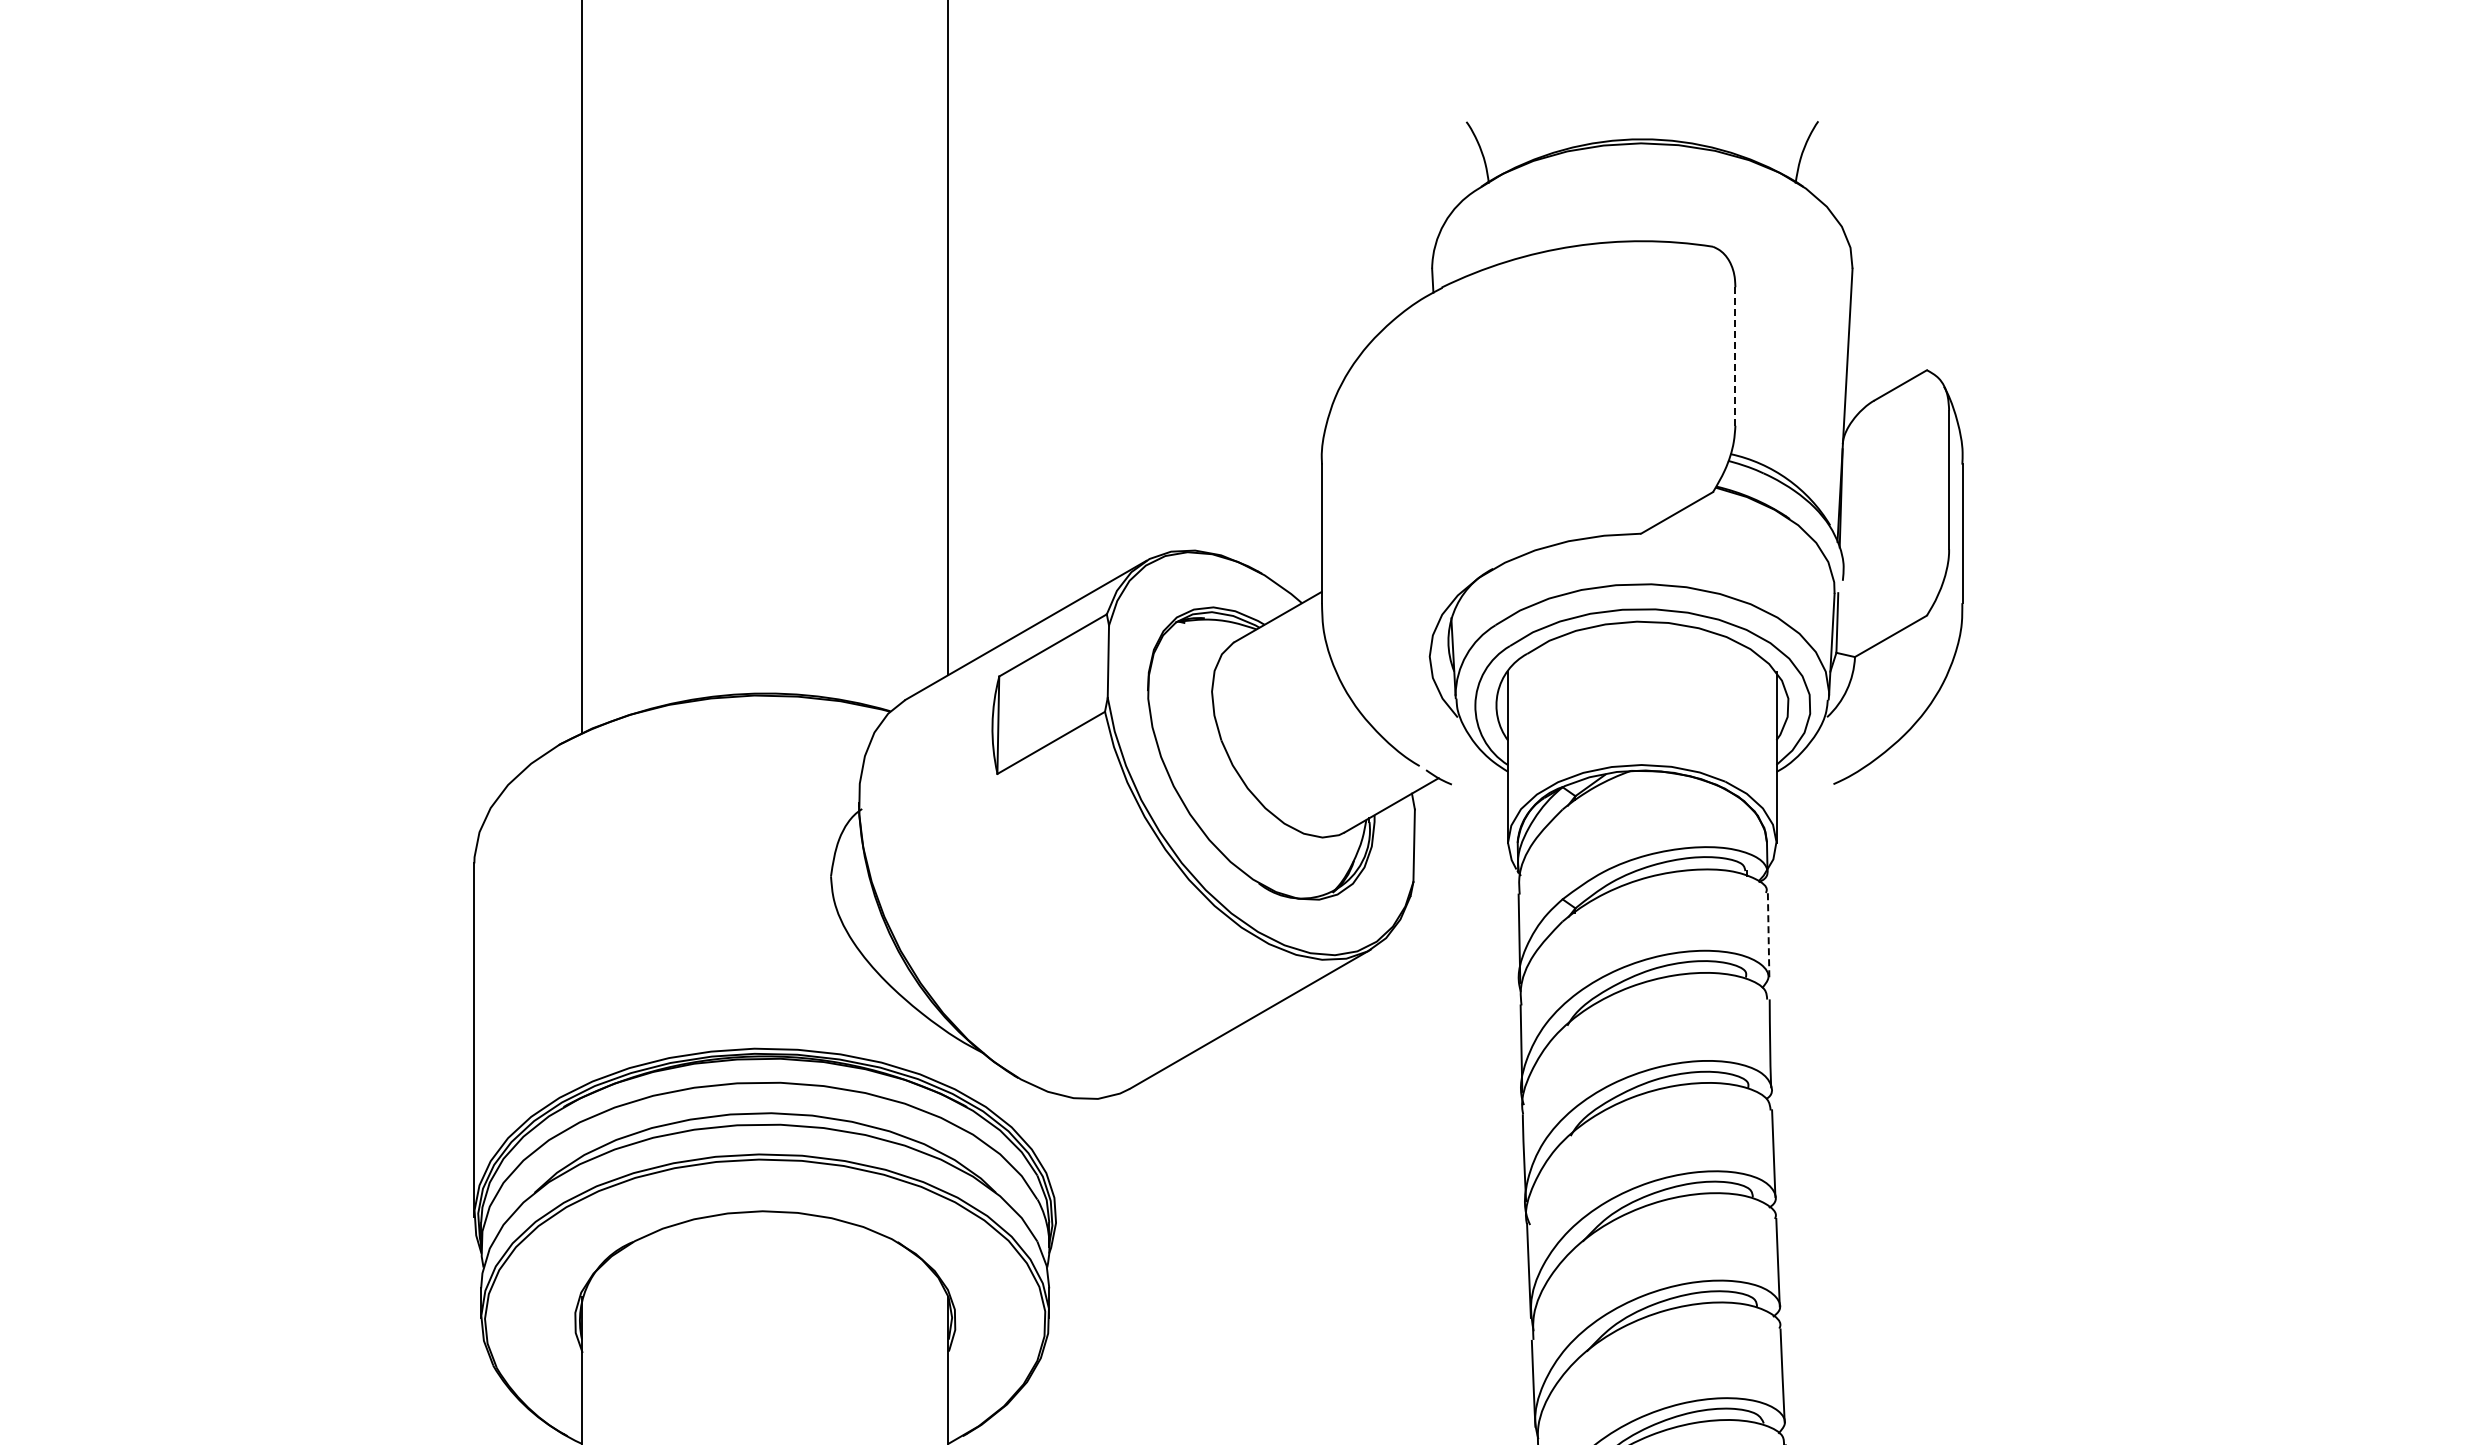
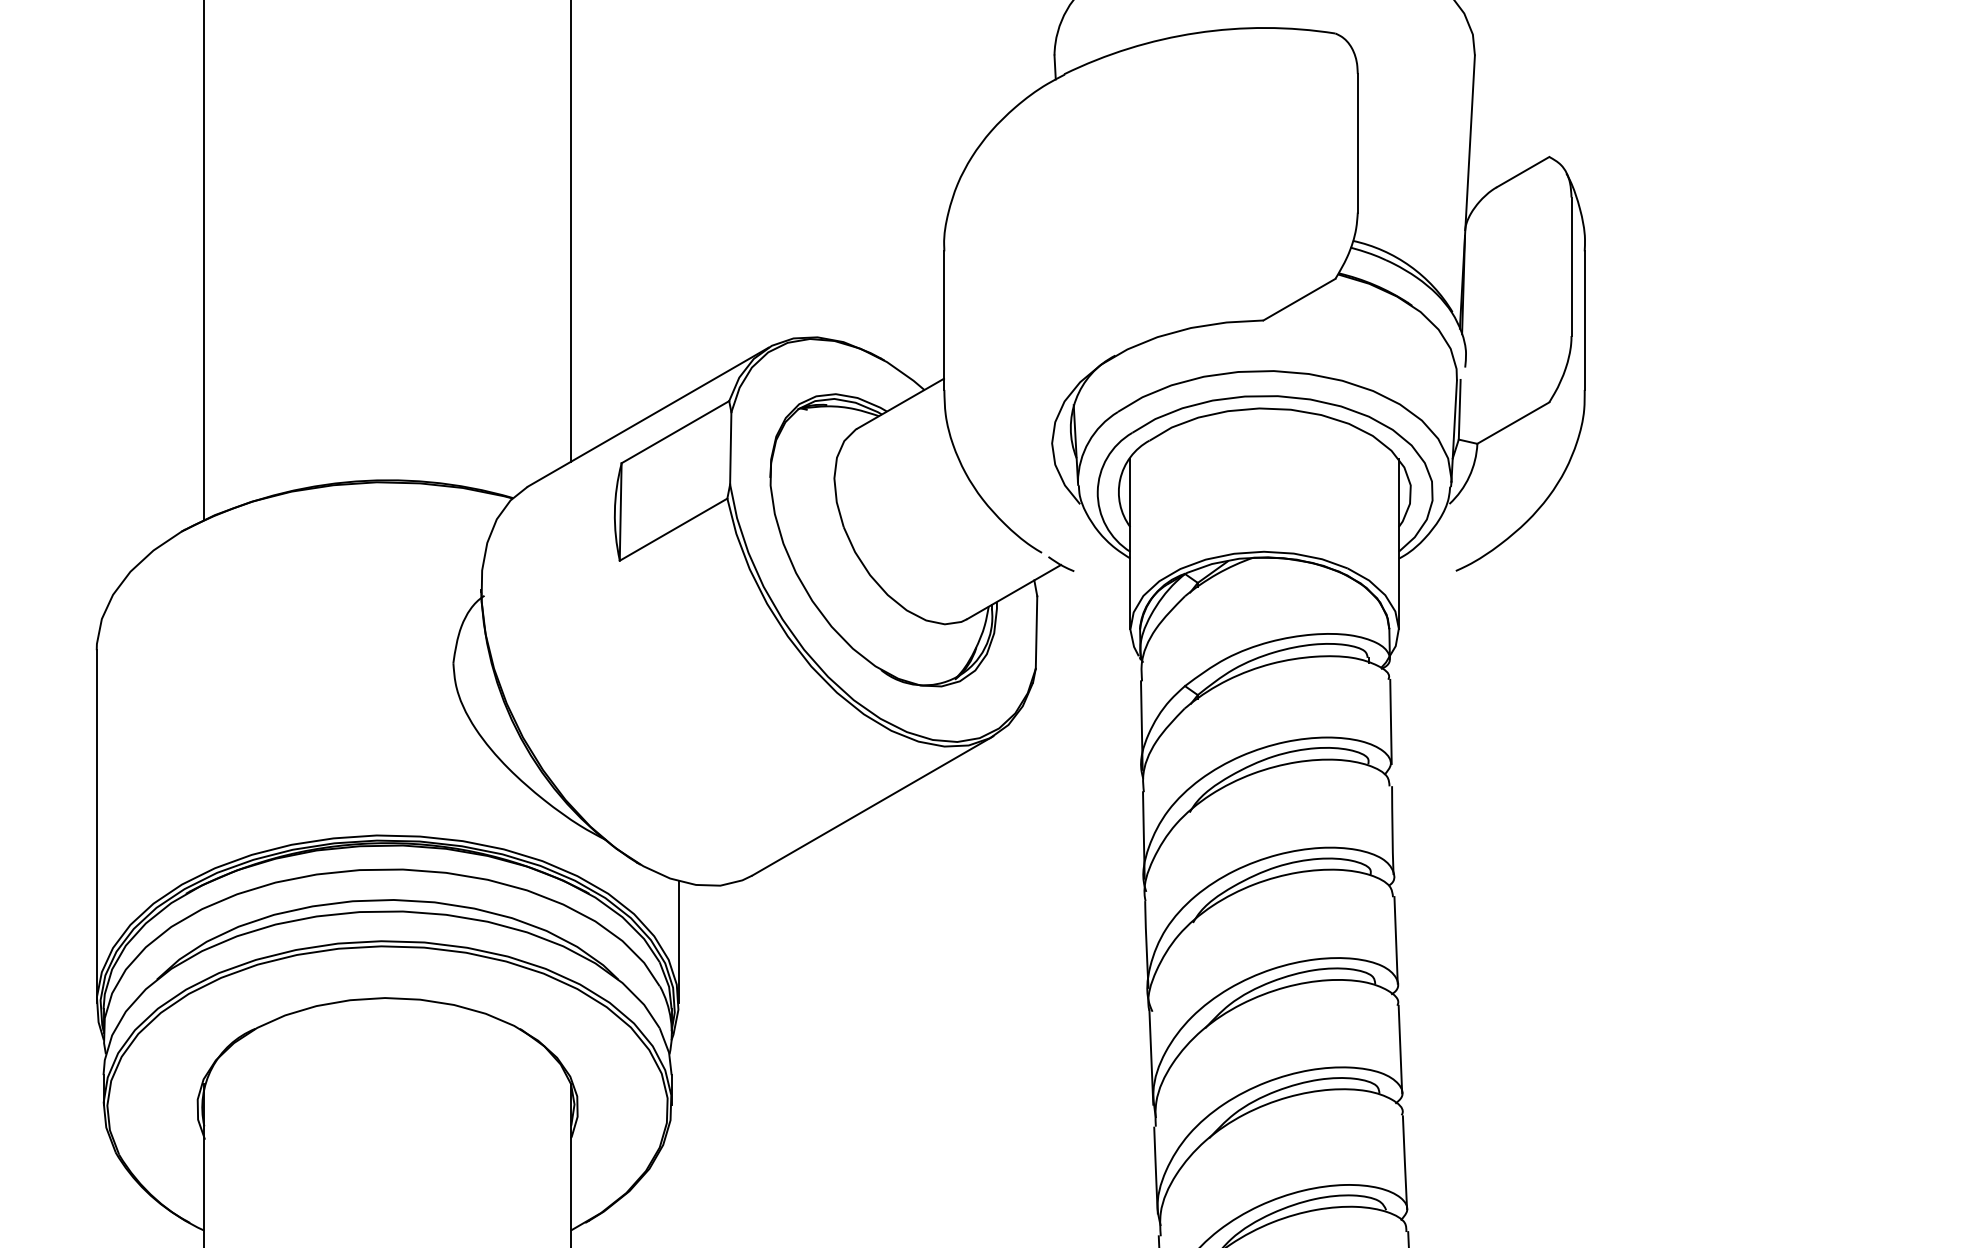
line: (1735, 356) -> (1357, 143), dashed -> solid
line: (1768, 934) -> (1390, 721), dashed -> solid
line: (1056, 1155) -> (678, 942), added

